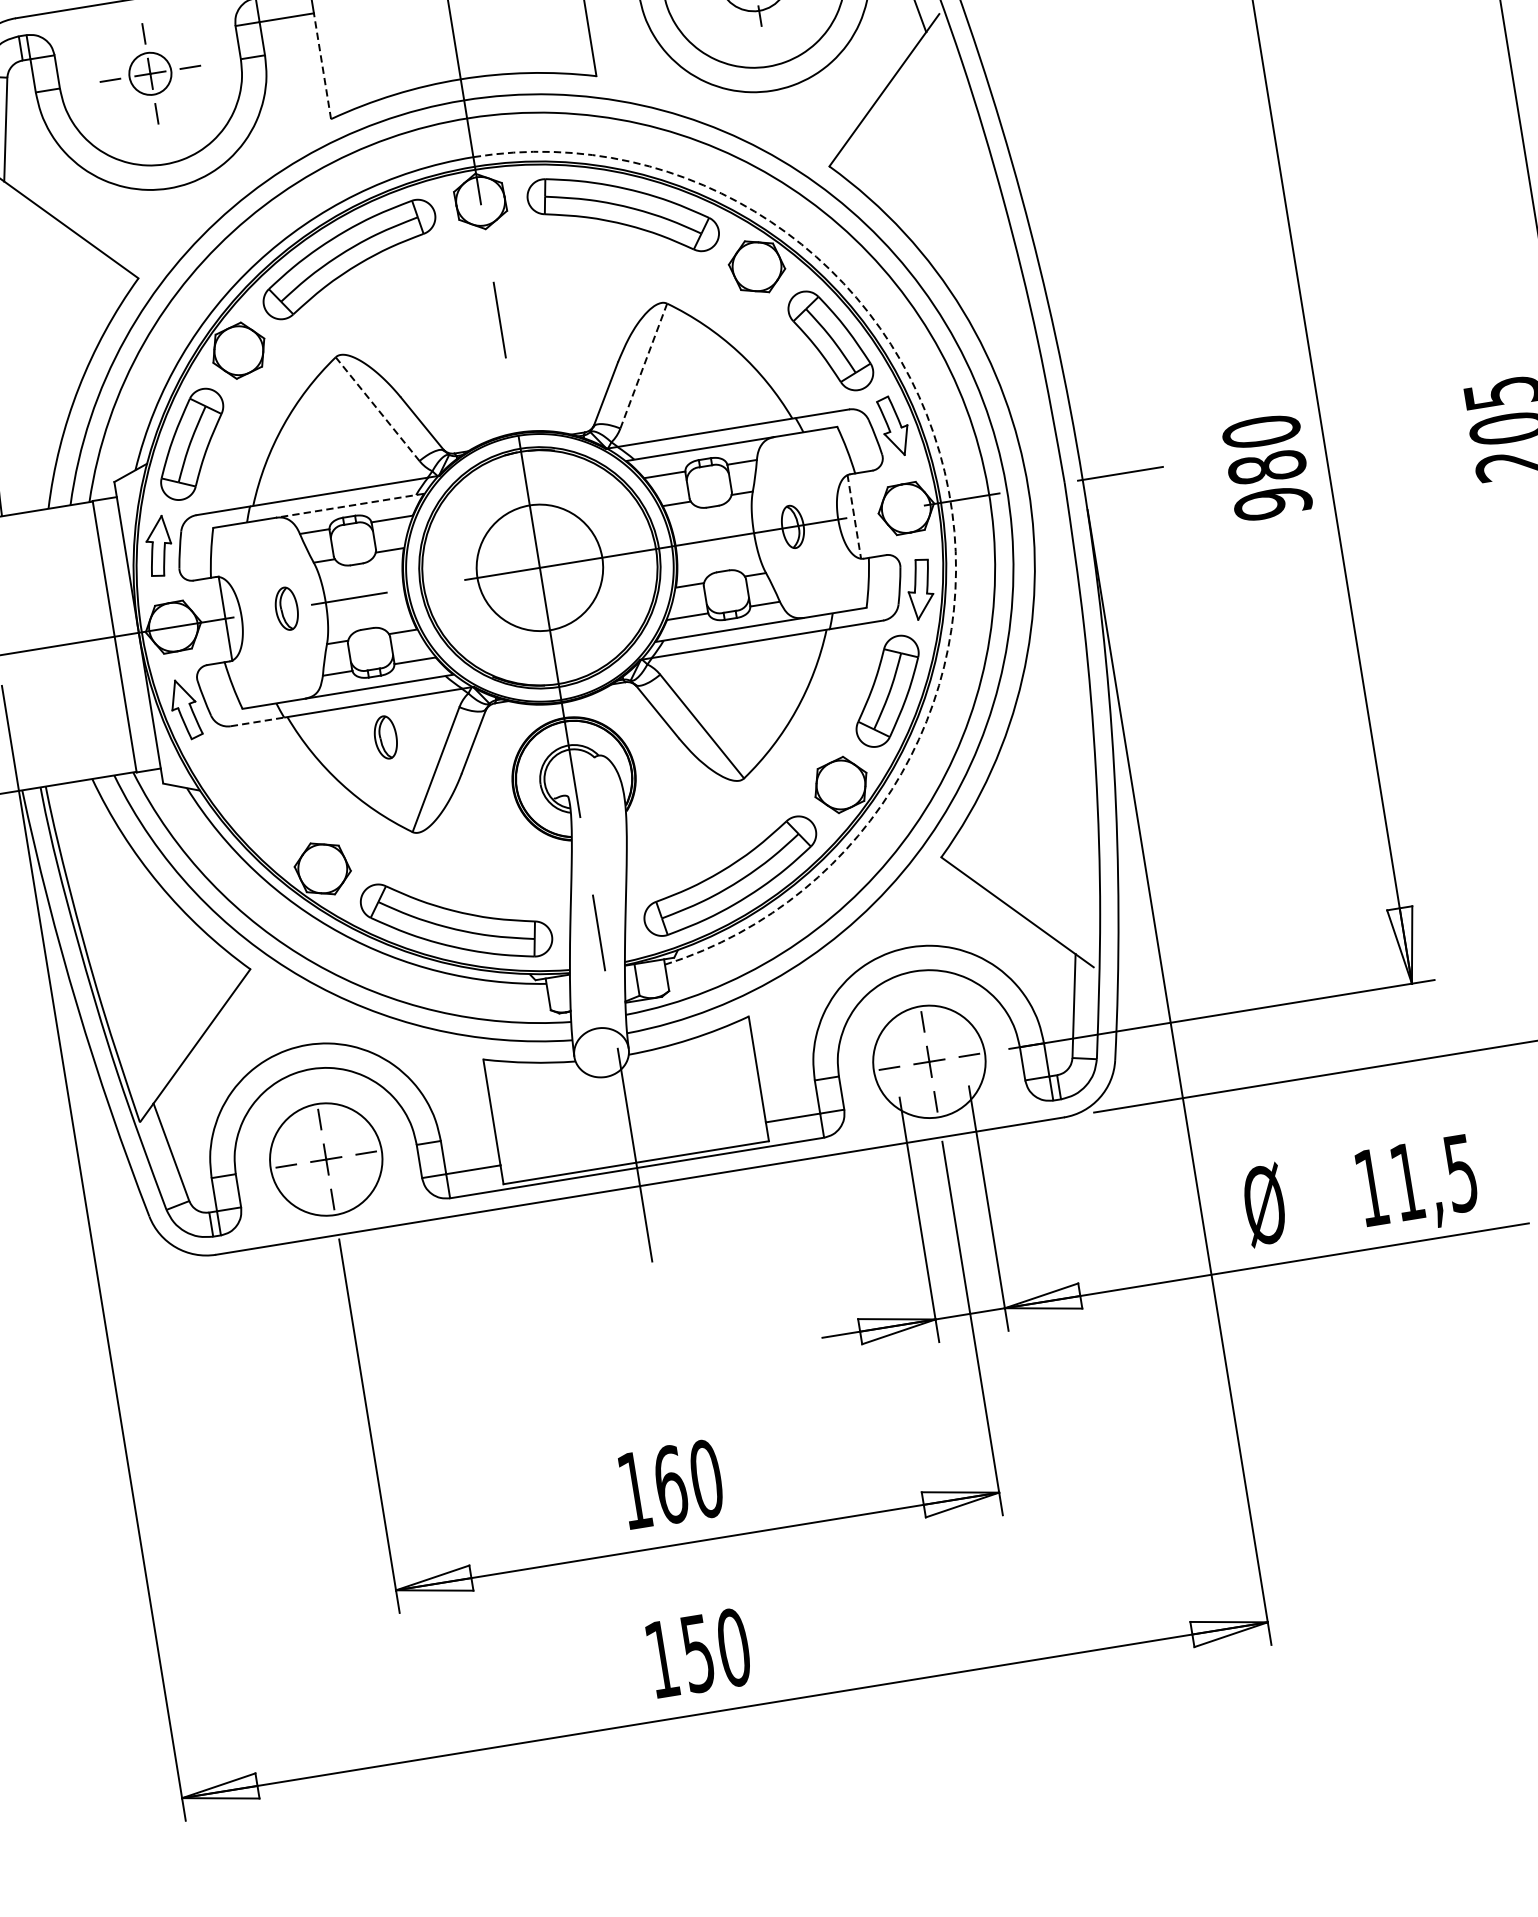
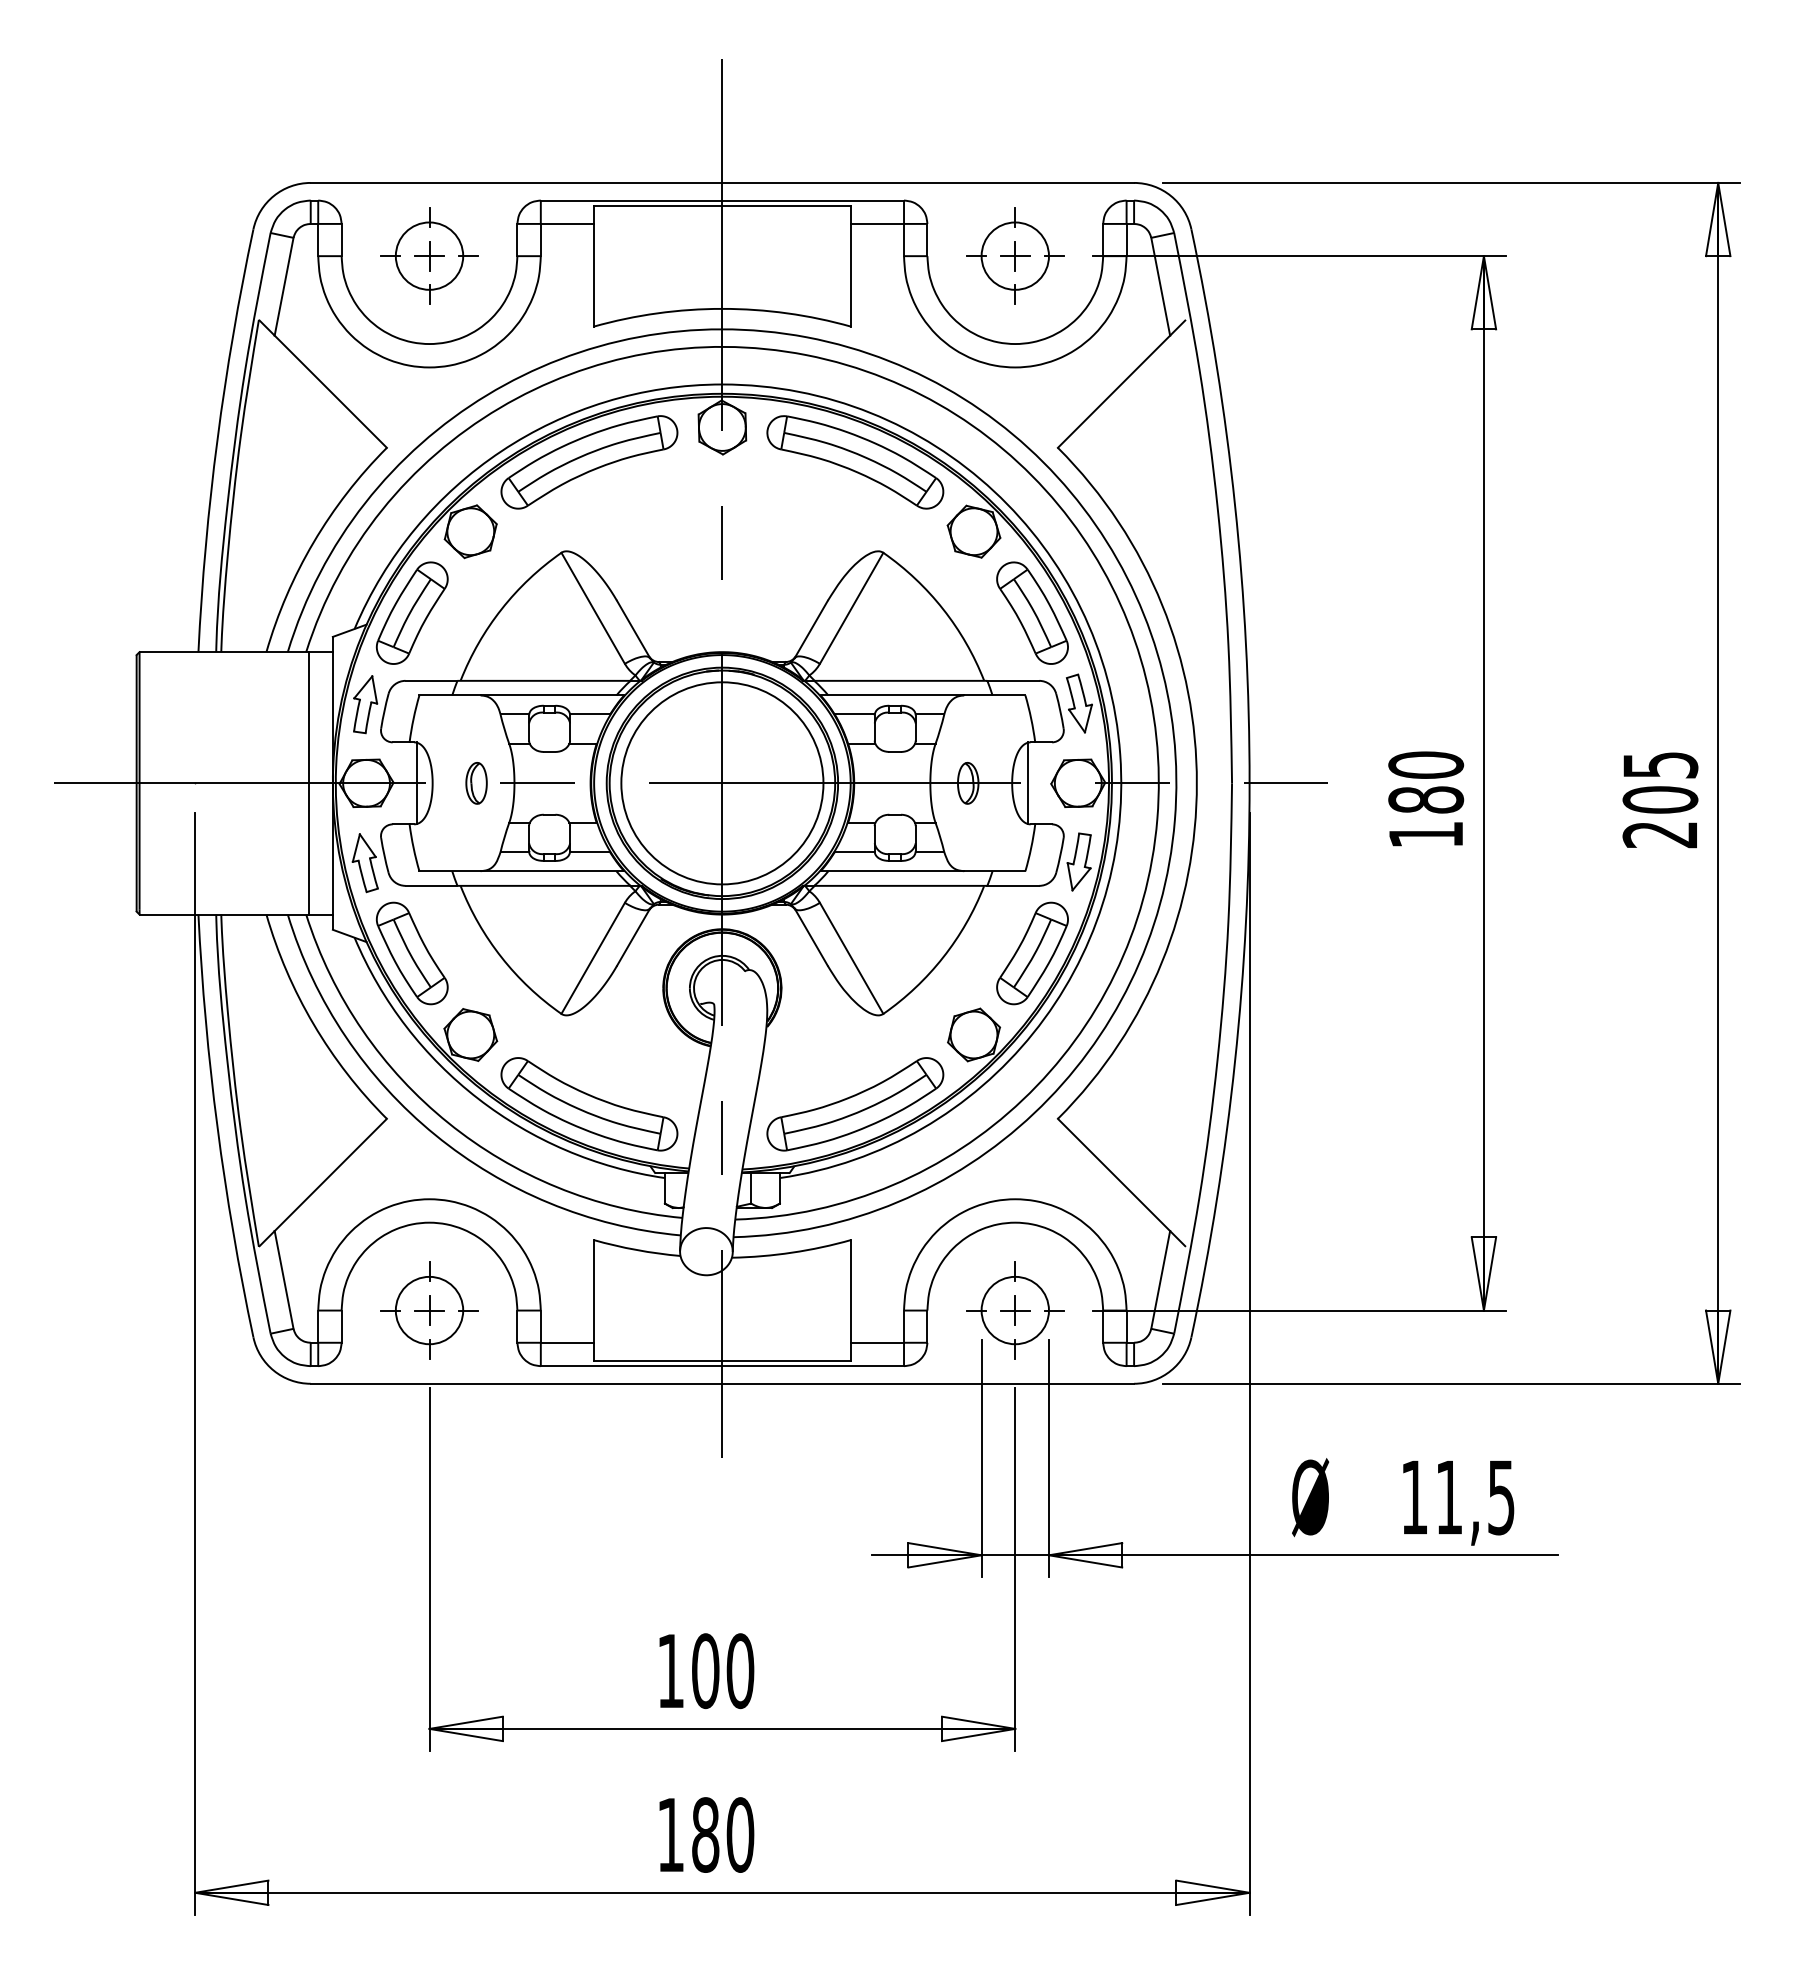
line: (322, 65) -> (593, 274), dashed -> solid
circle: (150, 73) -> (429, 255), size x1.67
line: (643, 366) -> (851, 608), dashed -> solid
line: (378, 409) -> (593, 608), dashed -> solid
arc: (945, 471) -> (1120, 754), dashed -> solid
text: (1273, 503) -> (1426, 834), 980 -> 180
line: (350, 505) -> (552, 695), dashed -> solid
line: (854, 517) -> (1027, 783), dashed -> solid
circle: (540, 567) -> (722, 783), size x1.67
line: (257, 721) -> (431, 885), dashed -> solid
part: (385, 737) -> (550, 920), removed
part: (248, 794) -> (411, 953), added
circle: (928, 1061) -> (1014, 1310), size x0.62
circle: (326, 1159) -> (429, 1310), size x0.62
text: (670, 1484) -> (705, 1670), 160 -> 100
text: (697, 1653) -> (705, 1834), 150 -> 180

